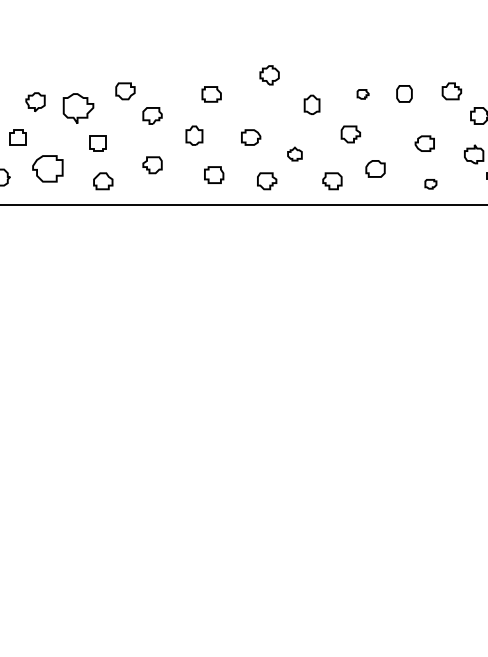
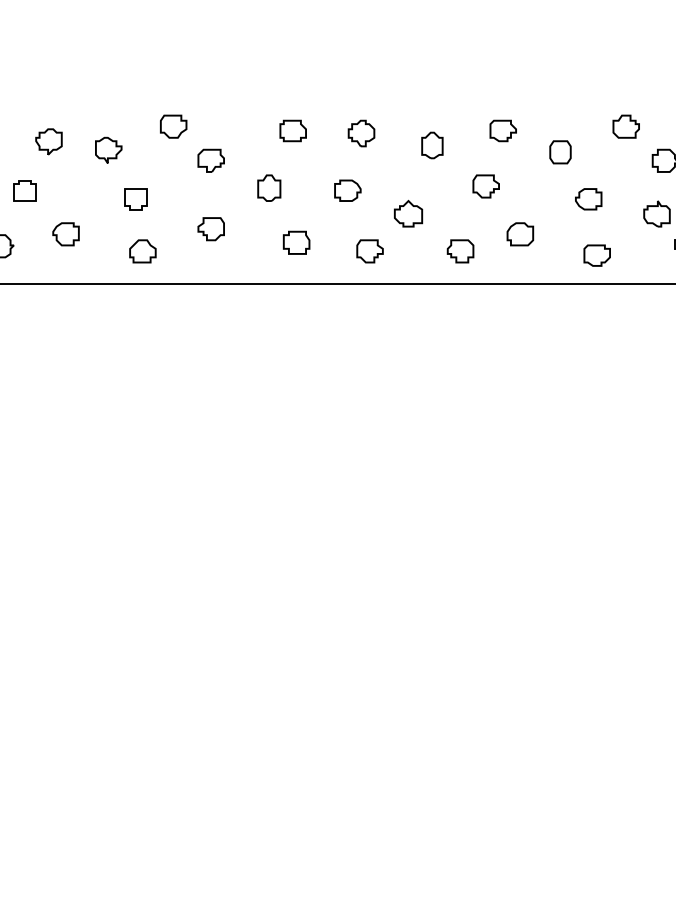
part: (269, 75) -> (361, 133), moved
part: (362, 94) -> (502, 130), size x1.67
part: (404, 94) -> (560, 152), moved
part: (78, 107) -> (108, 149), size x0.62
part: (294, 153) -> (408, 213), size x1.43
part: (47, 169) -> (65, 234), size x0.62
part: (430, 184) -> (596, 255), size x1.67

